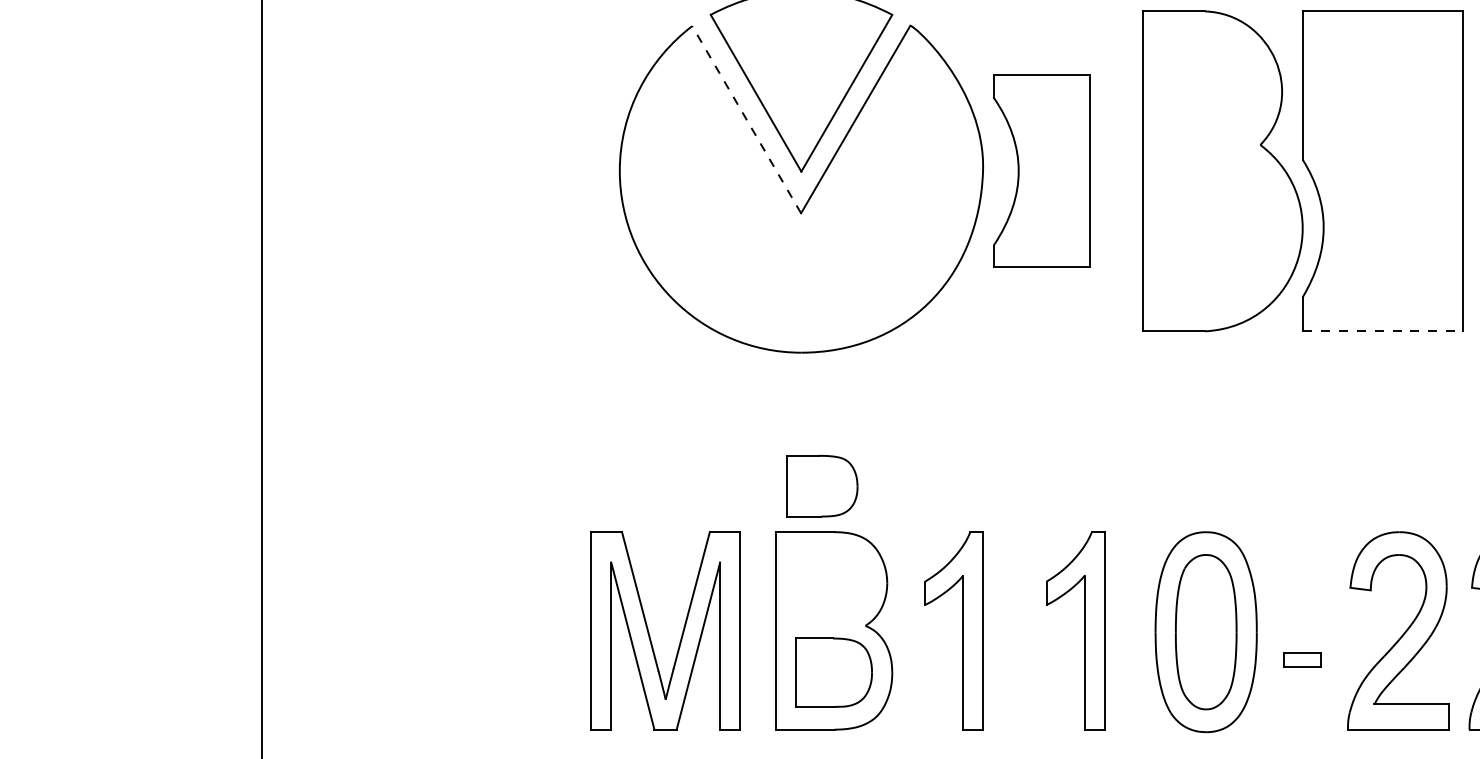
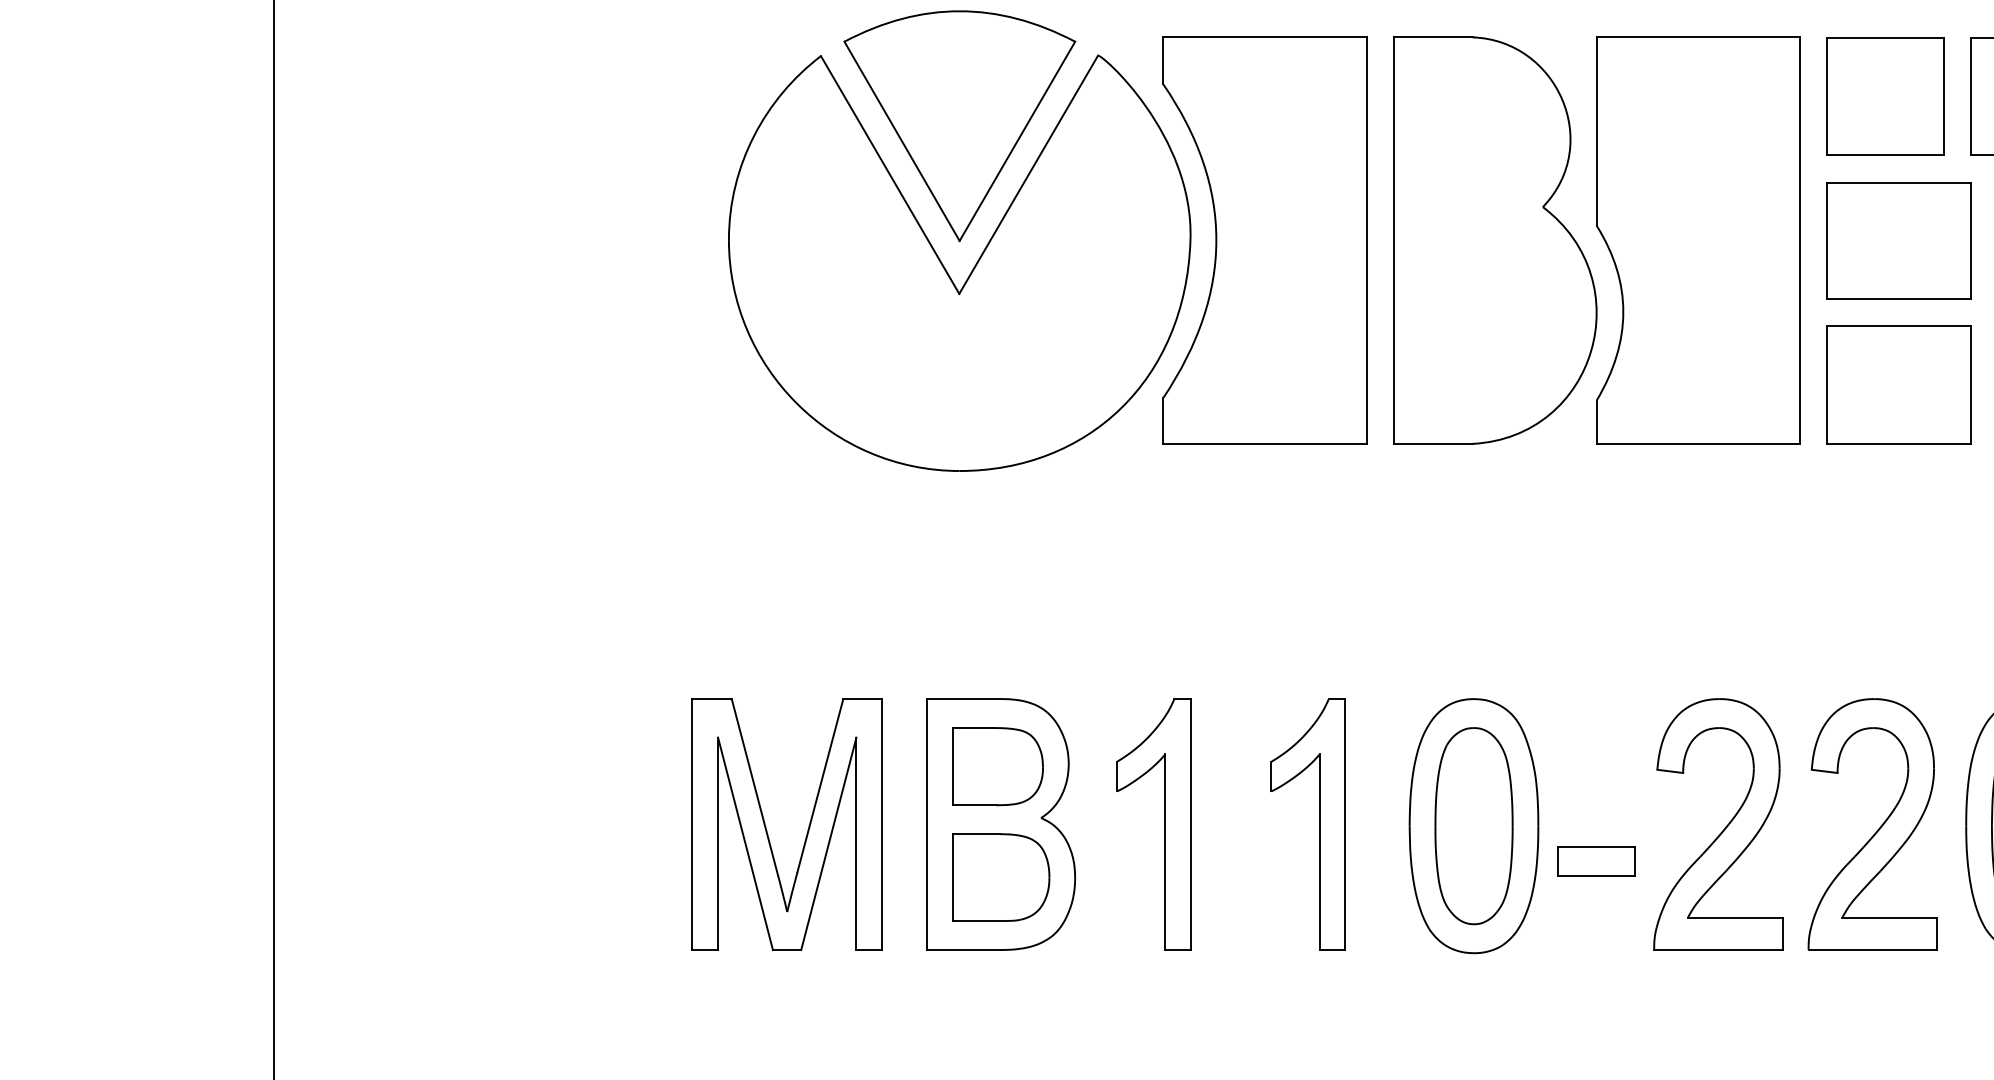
line: (746, 120) -> (890, 175), dashed -> solid
part: (1041, 171) -> (1264, 240), size x1.67
line: (1382, 331) -> (1698, 443), dashed -> solid
part: (821, 486) -> (997, 766), moved
part: (1302, 660) -> (1596, 861), size x1.67

